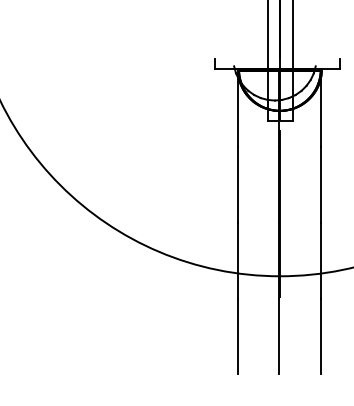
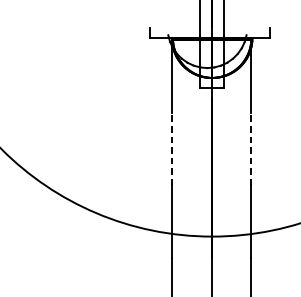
line: (237, 184) -> (171, 148), solid -> dashed
line: (320, 184) -> (251, 148), solid -> dashed

